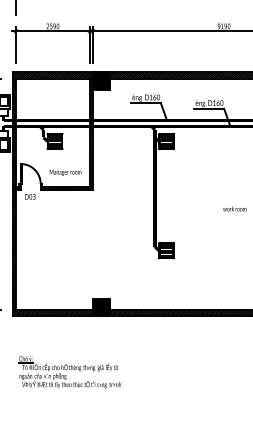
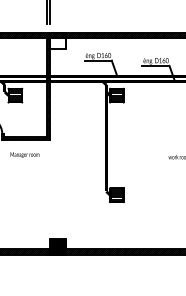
fill: (101, 80) -> (57, 40), removed
text: (65, 172) -> (24, 154), moved

